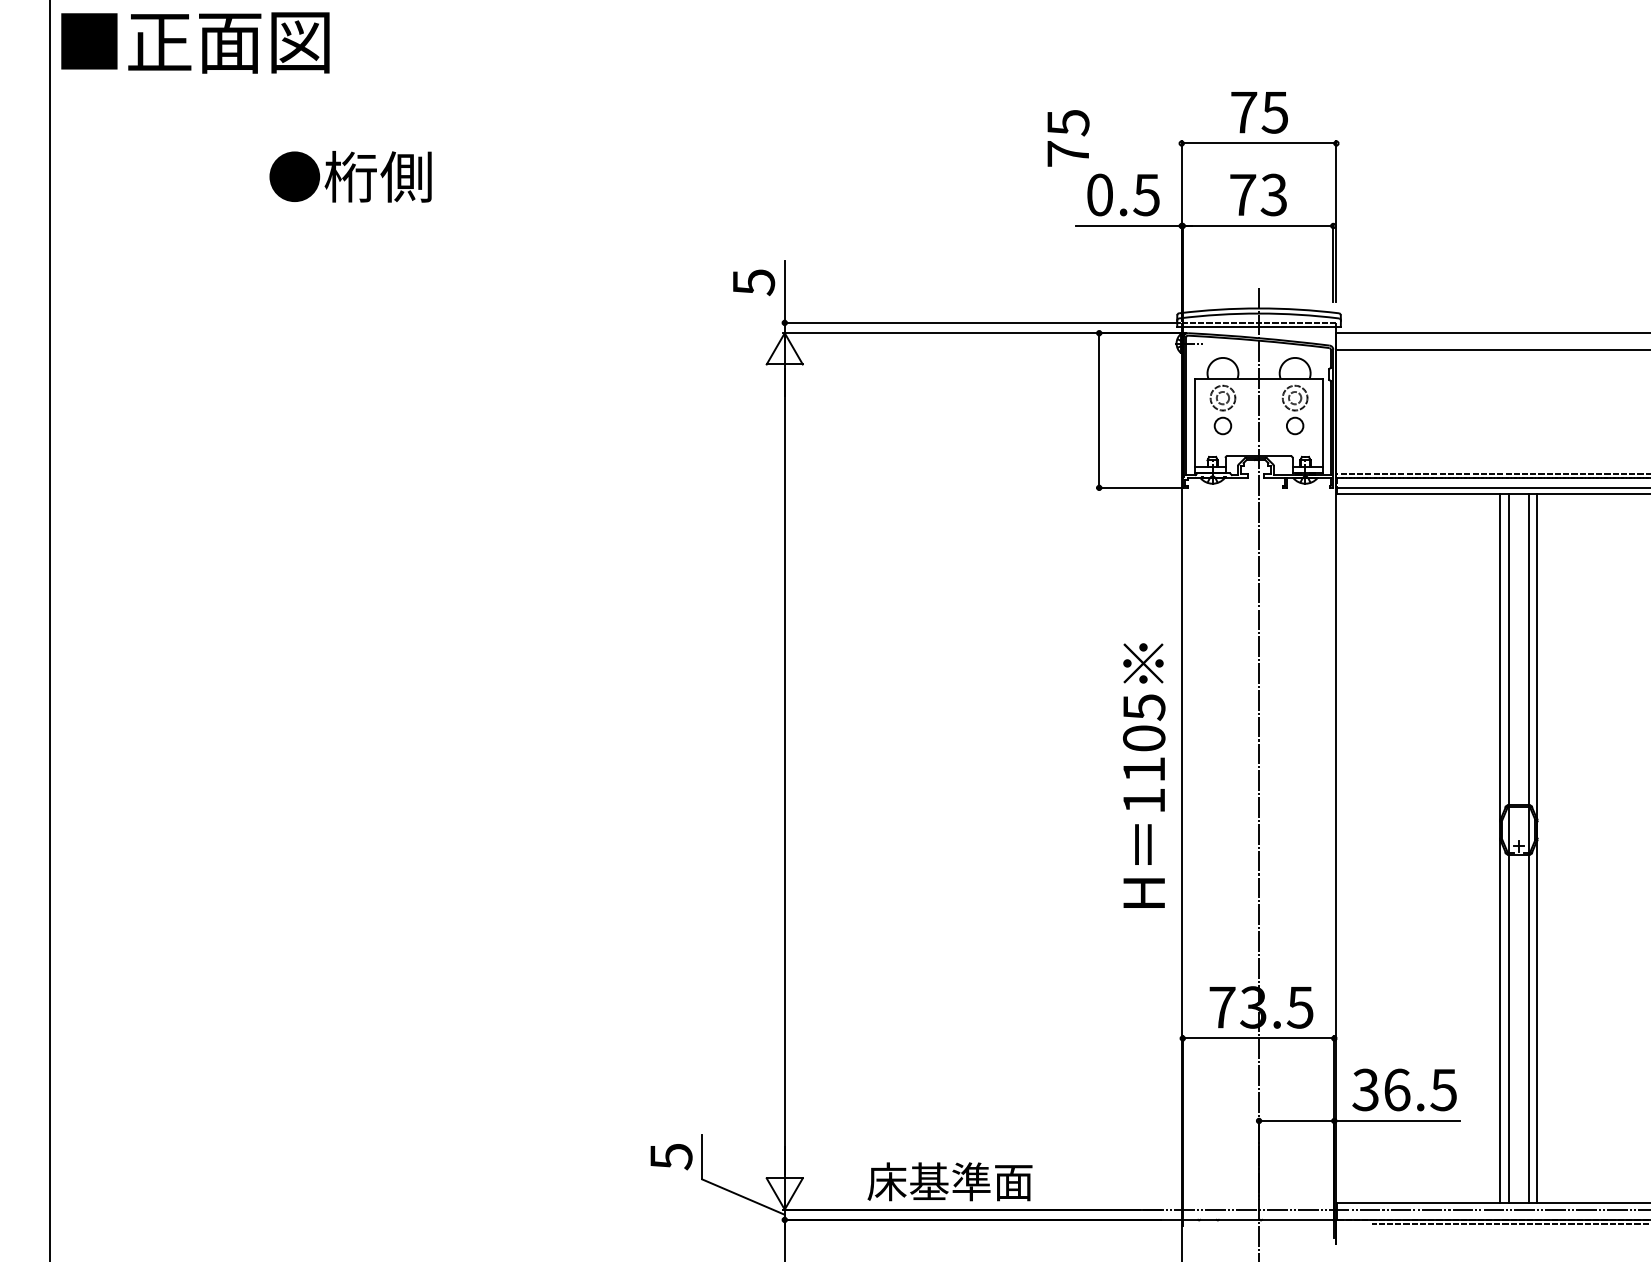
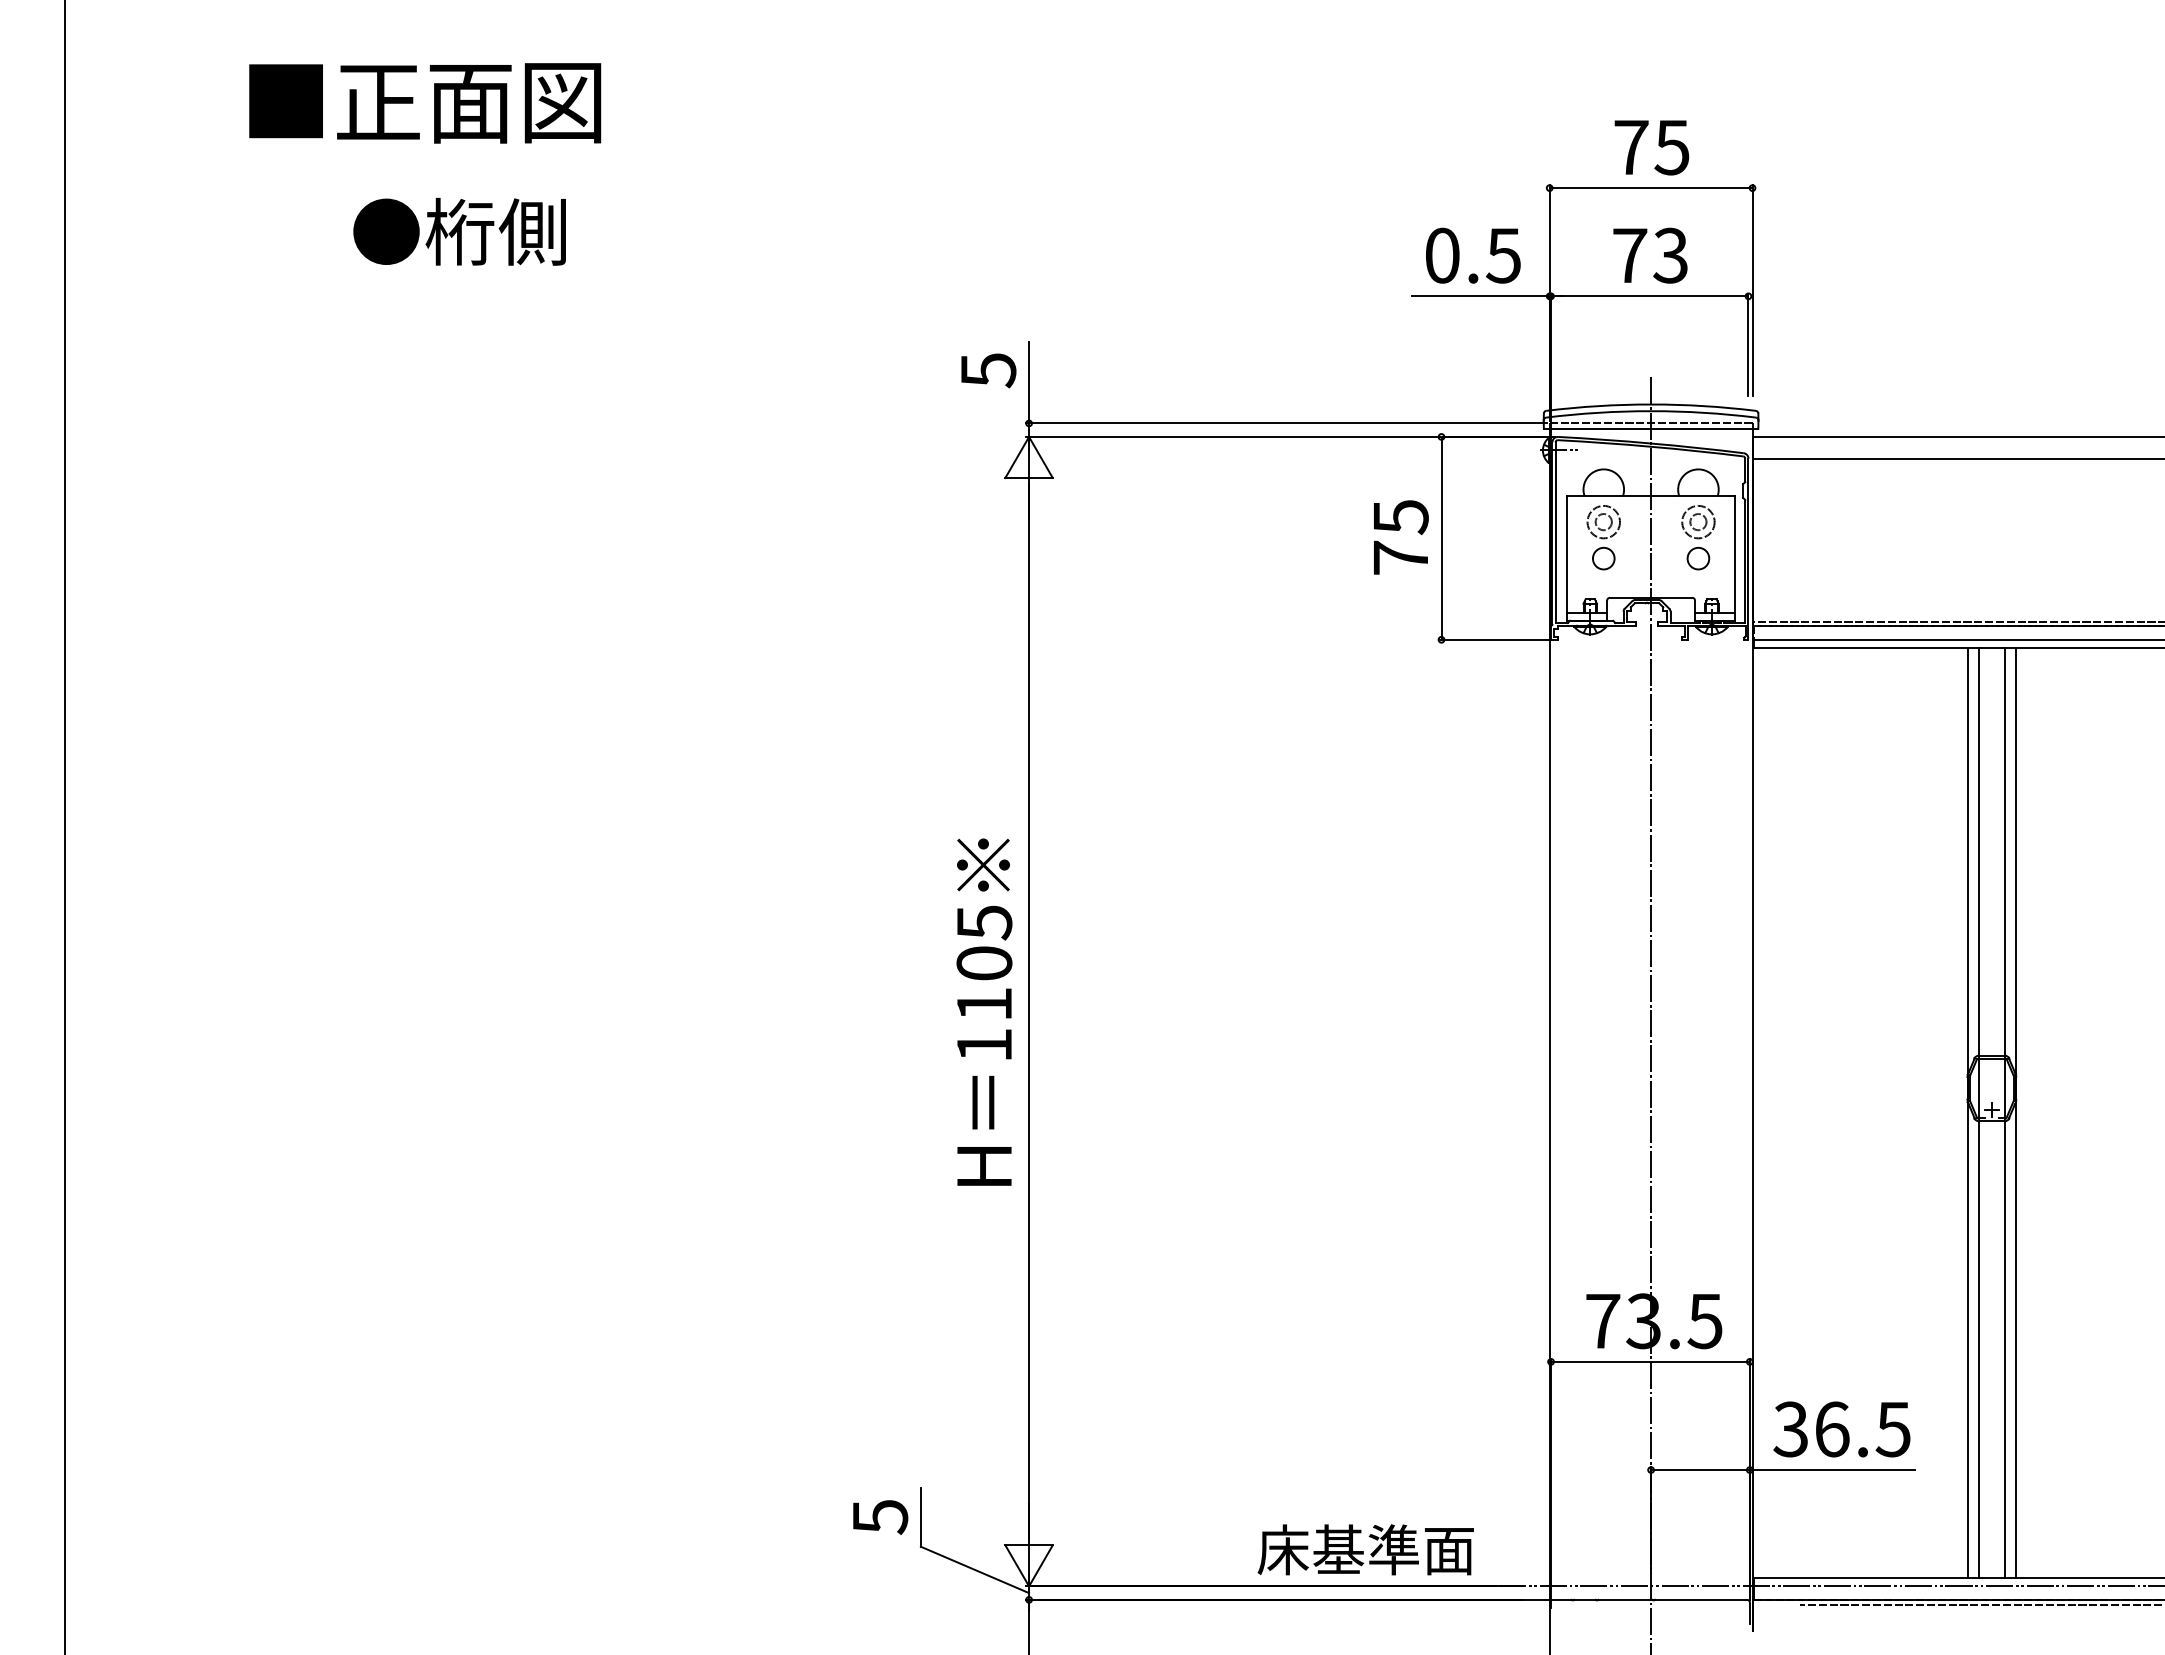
text: (195, 43) -> (425, 103), moved
text: (1068, 138) -> (1401, 537), moved
text: (1144, 775) -> (984, 1011), moved
text: (949, 1181) -> (1365, 1549), moved

